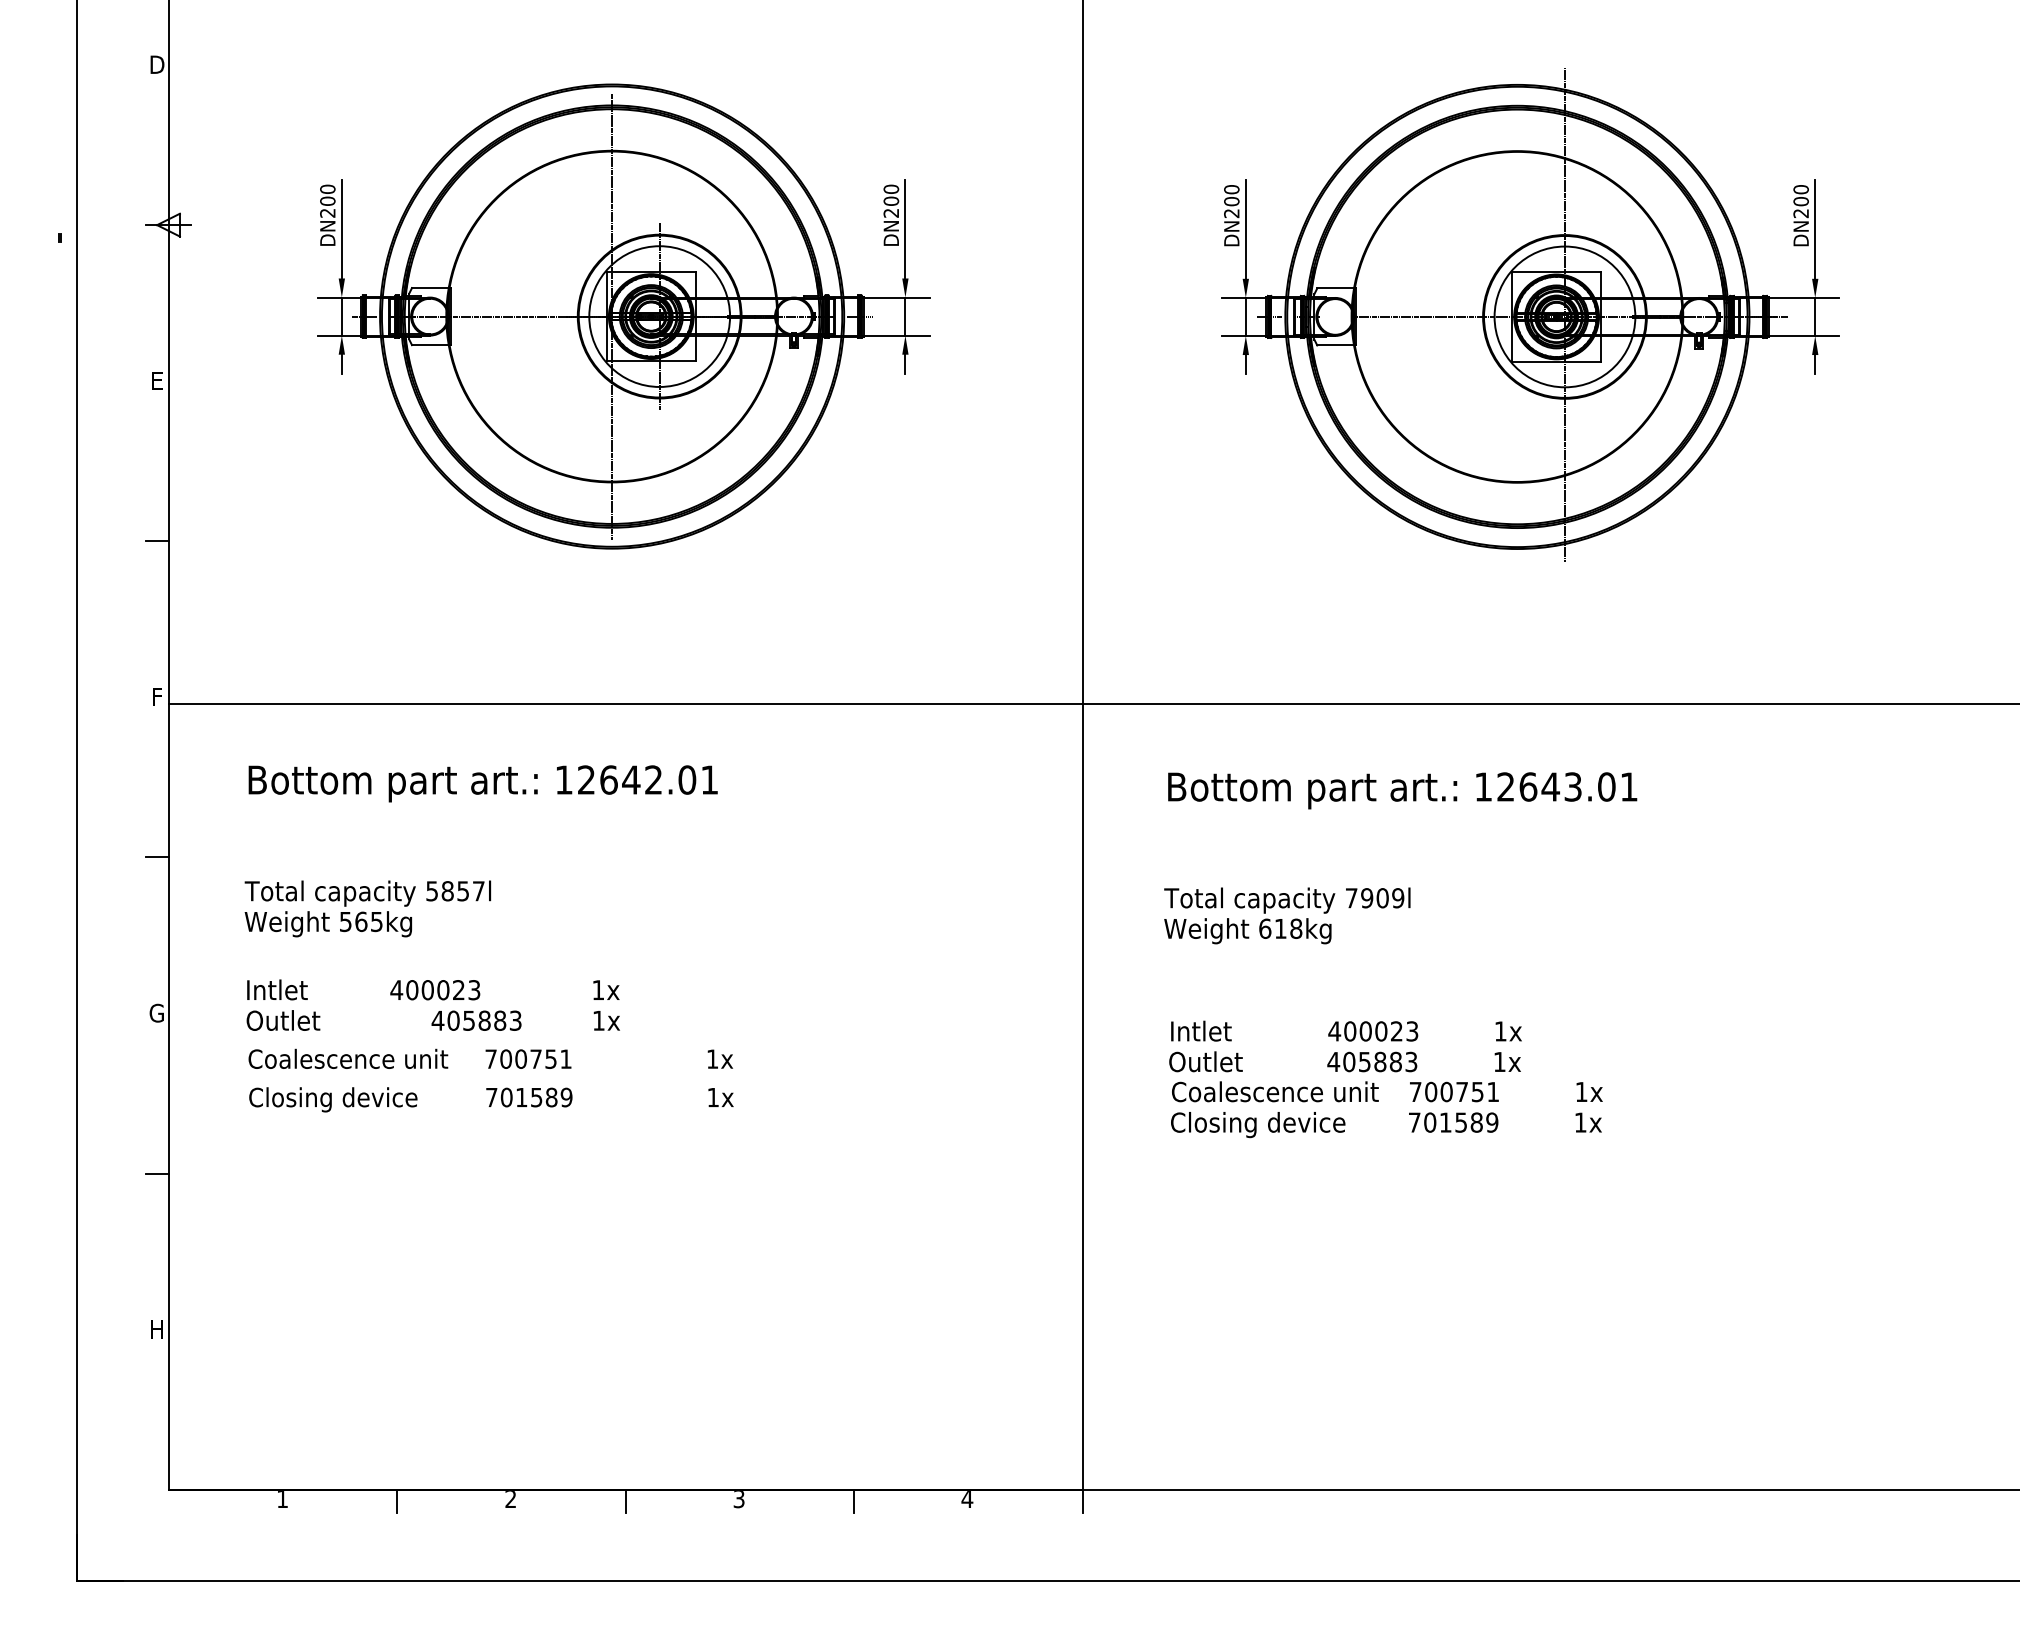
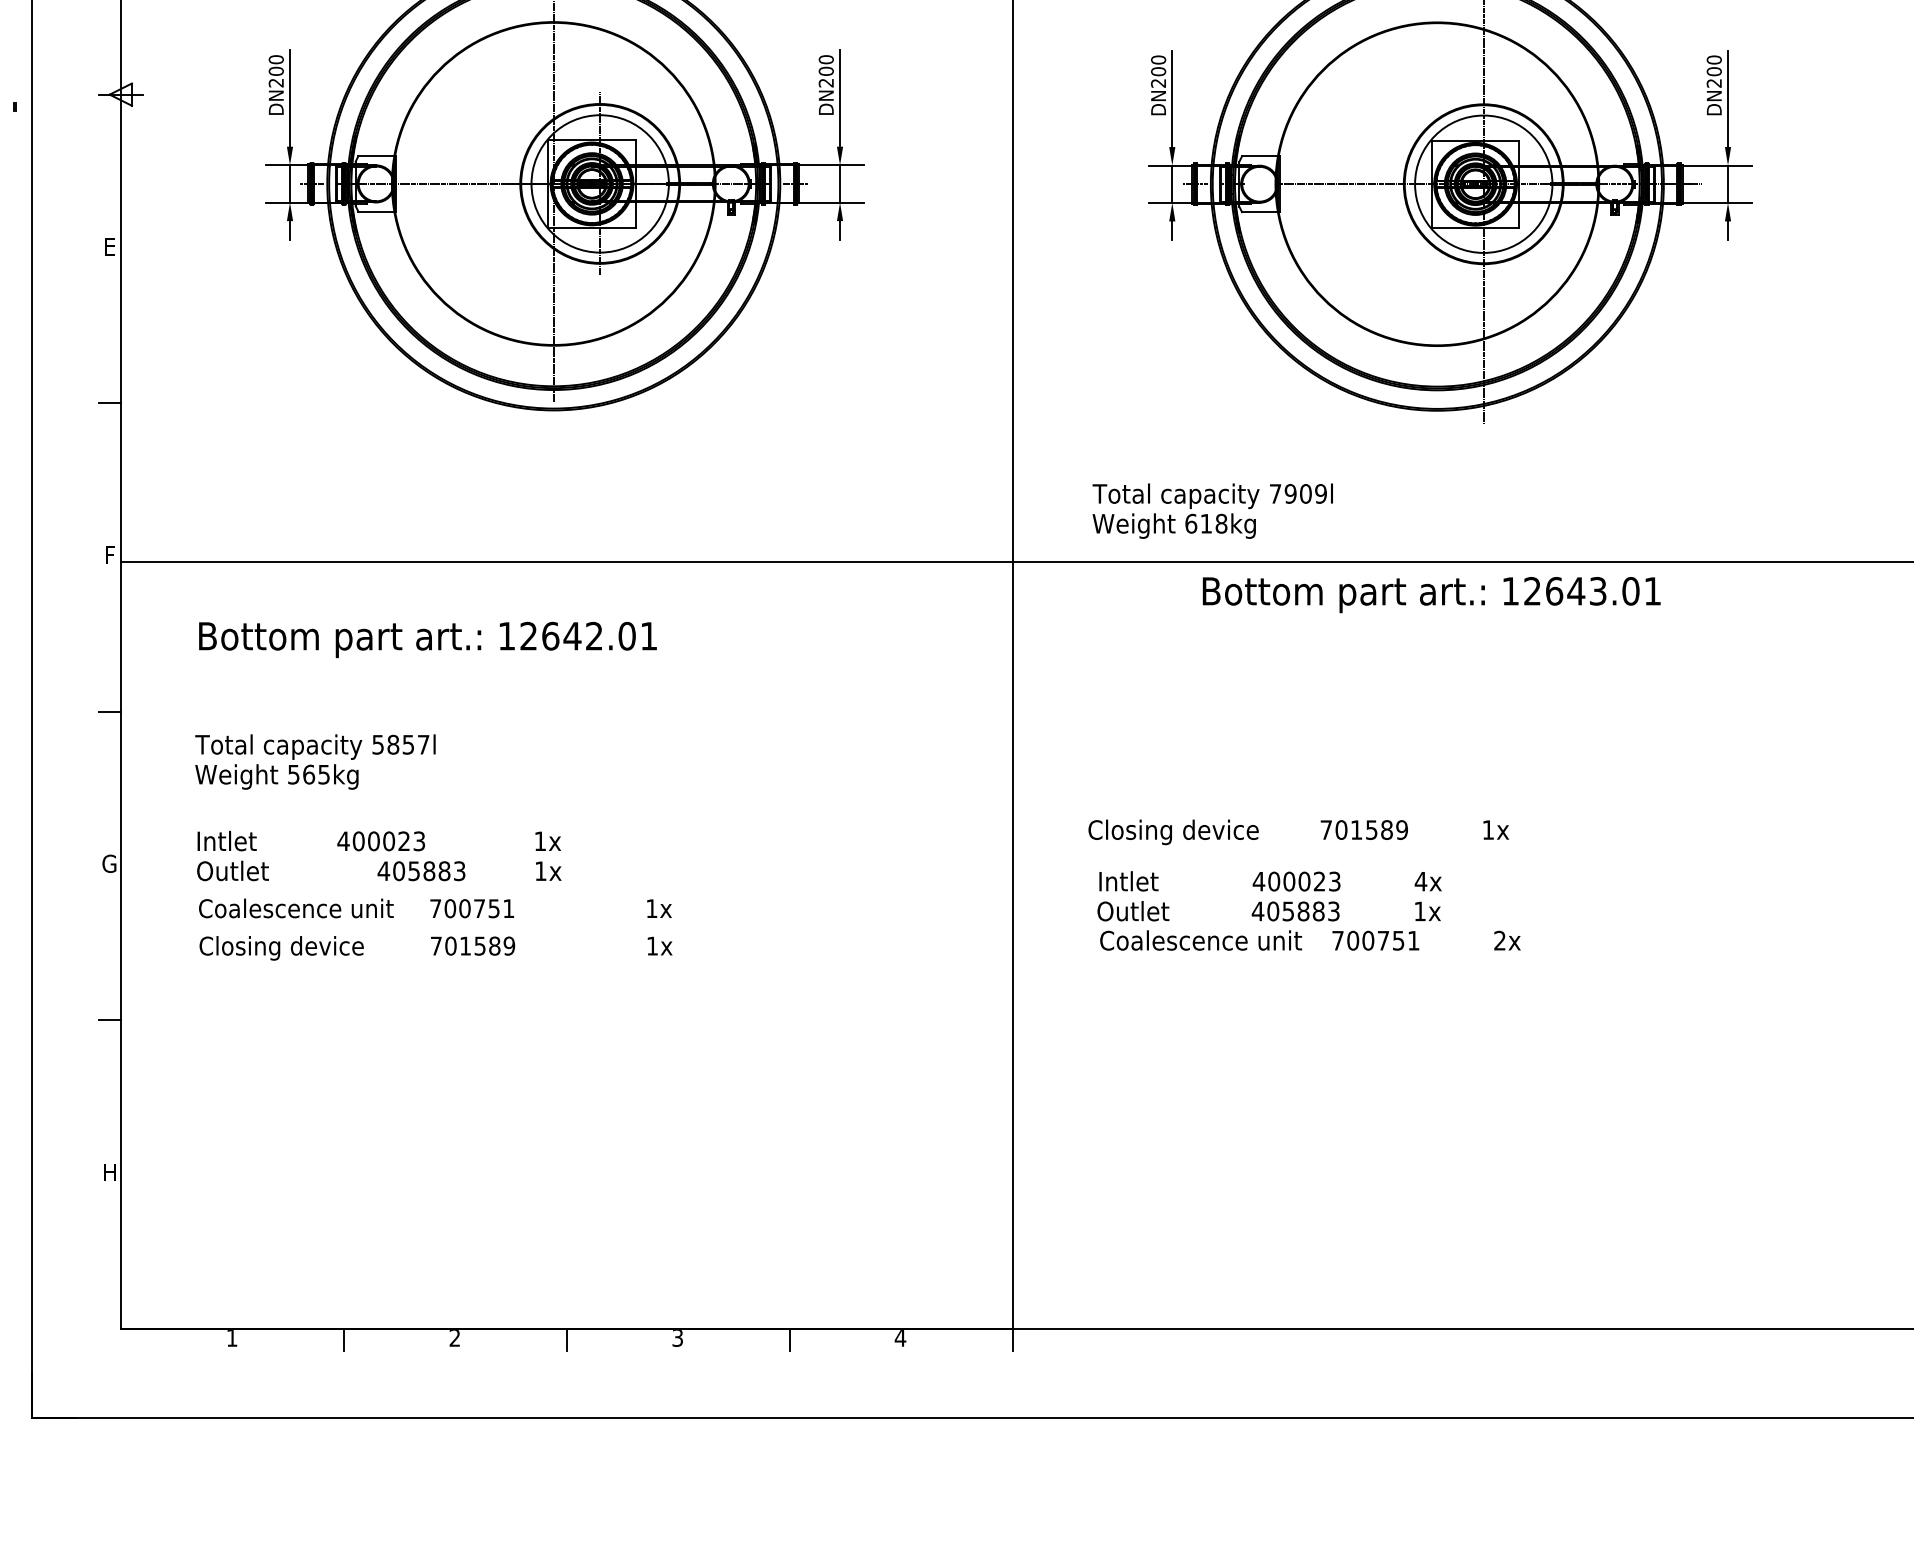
text: (1402, 790) -> (1431, 594), moved
text: (1287, 915) -> (1212, 510), moved
text: (1500, 1031) -> (1420, 881), Intlet^I^I^I400023^I^I1x -> Intlet^I^I^I400023^I^I4x
text: (1581, 1091) -> (1499, 940), unit^I700751^I^I1x -> unit^I700751^I^I2x
text: (1386, 1125) -> (1298, 832), moved

